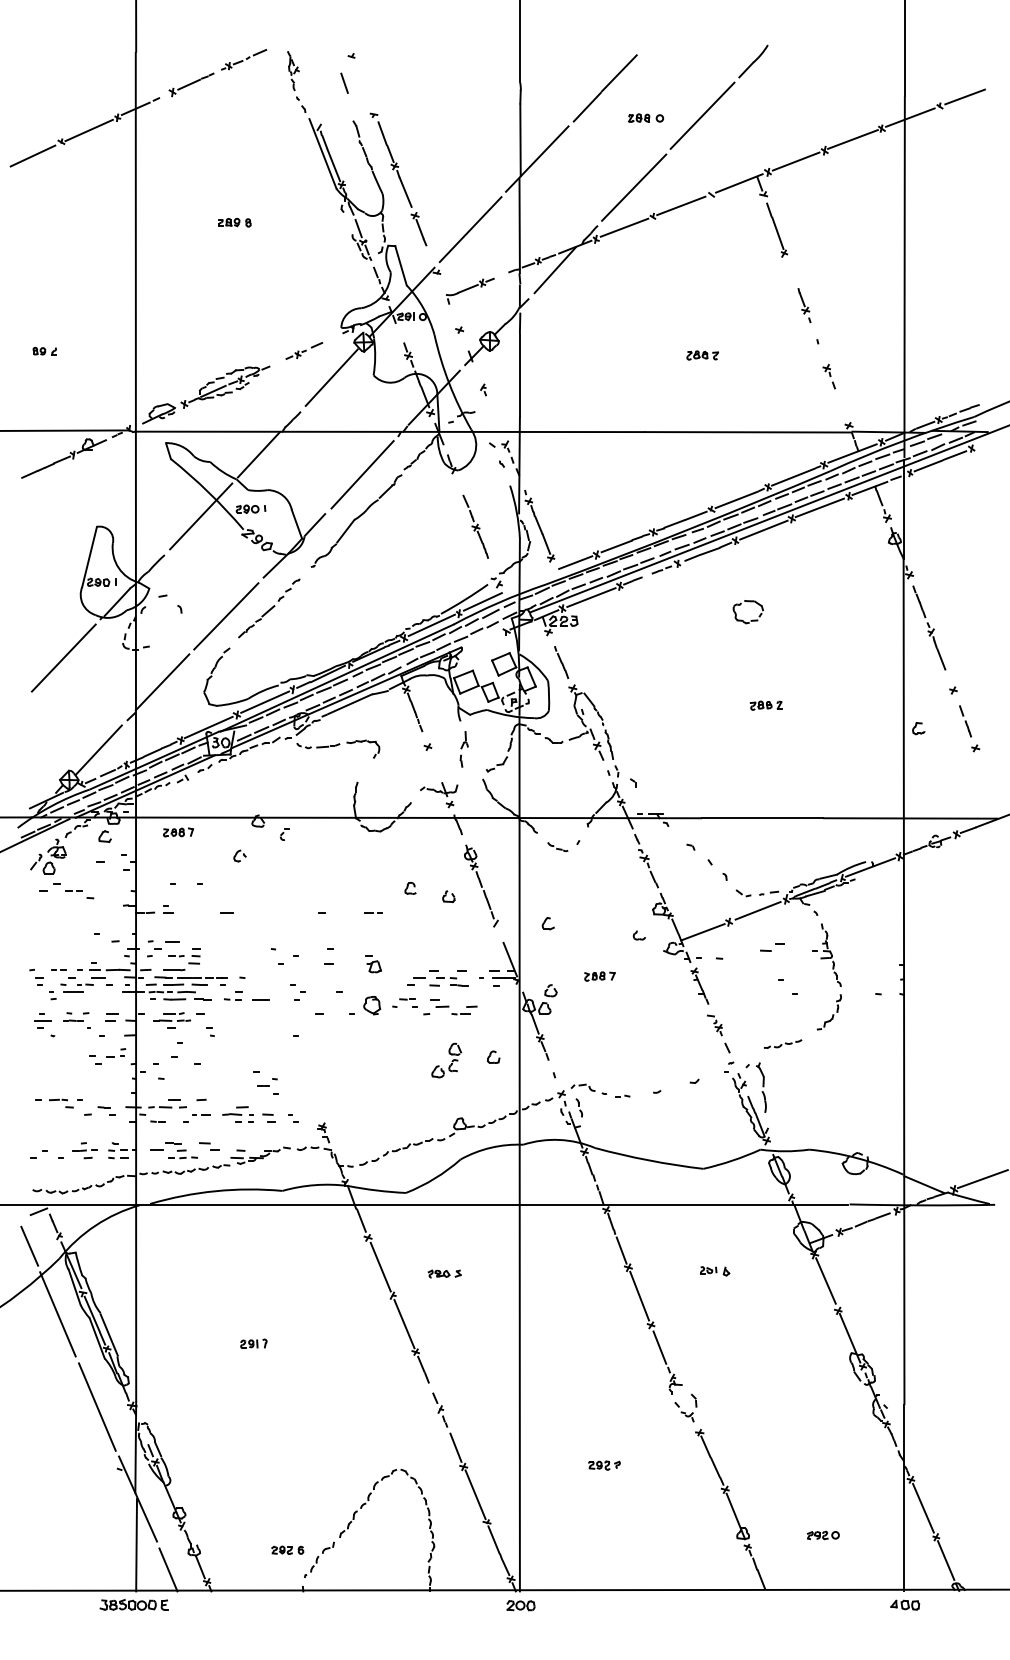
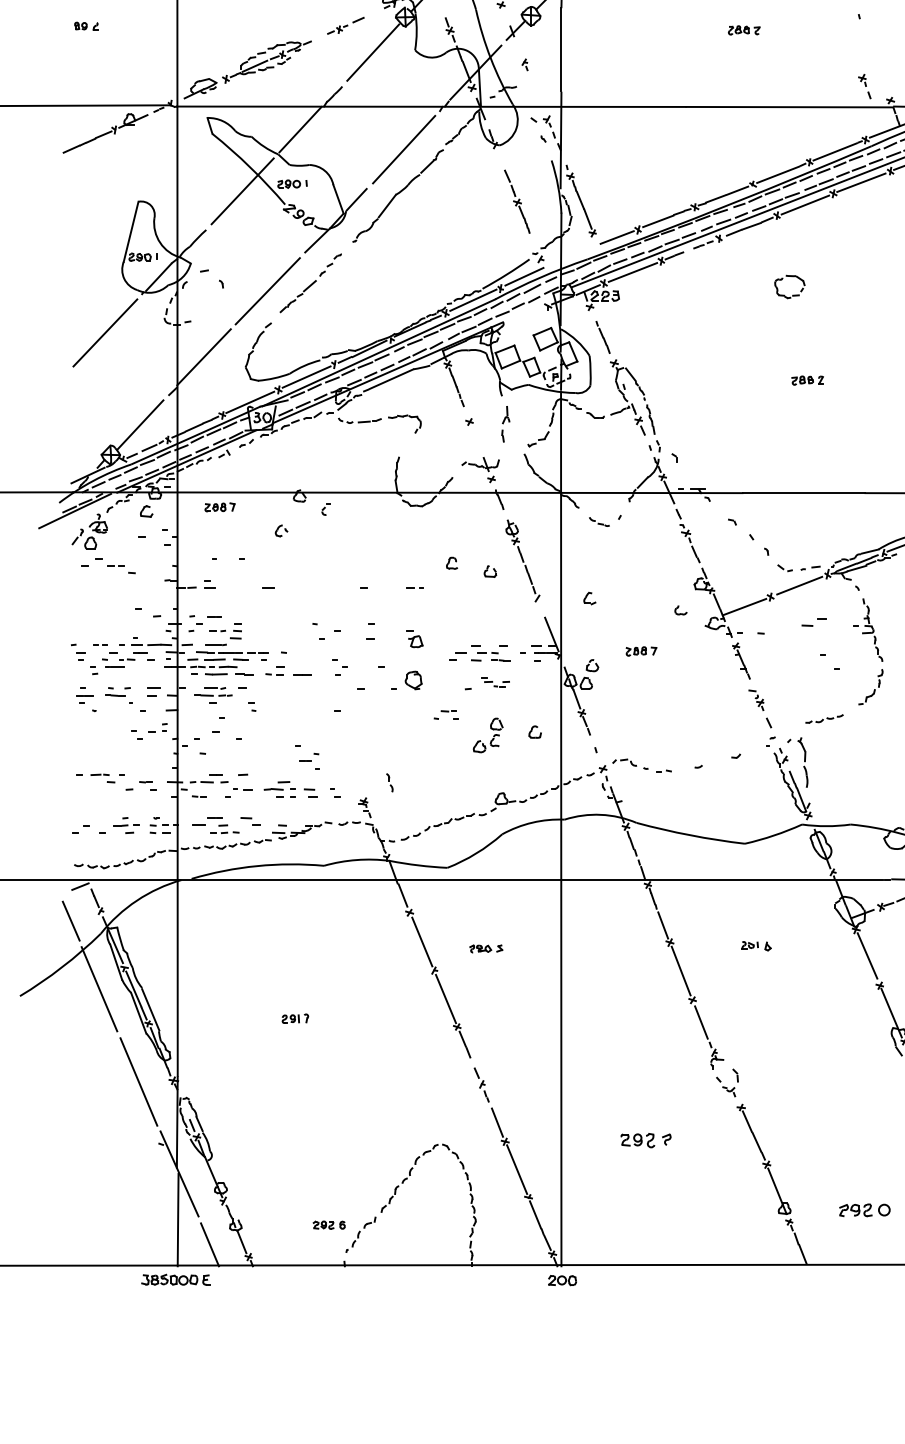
part: (828, 376) -> (864, 86), moved
part: (404, 1002) -> (446, 714), moved
part: (453, 1007) -> (495, 682), size x0.6
part: (579, 1107) -> (390, 782), moved
part: (604, 1465) -> (646, 1140), size x1.6
part: (823, 1535) -> (865, 1210), size x1.6

